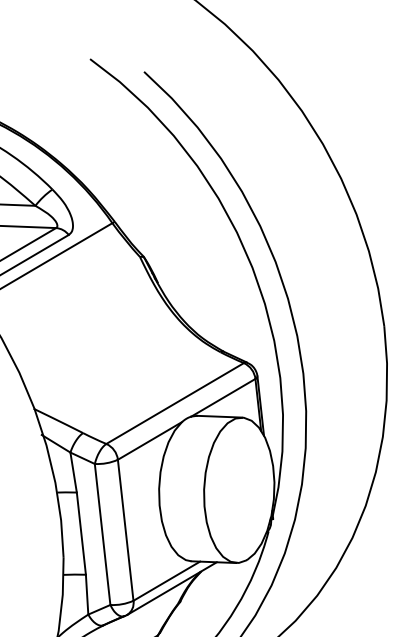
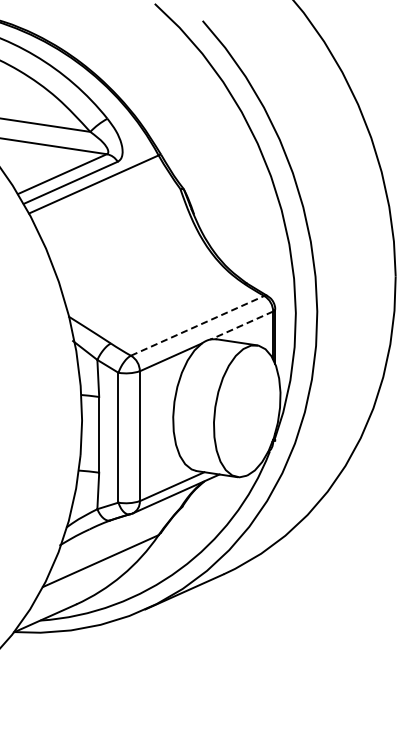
line: (222, 397) -> (241, 325), solid -> dashed
line: (176, 403) -> (198, 325), solid -> dashed

